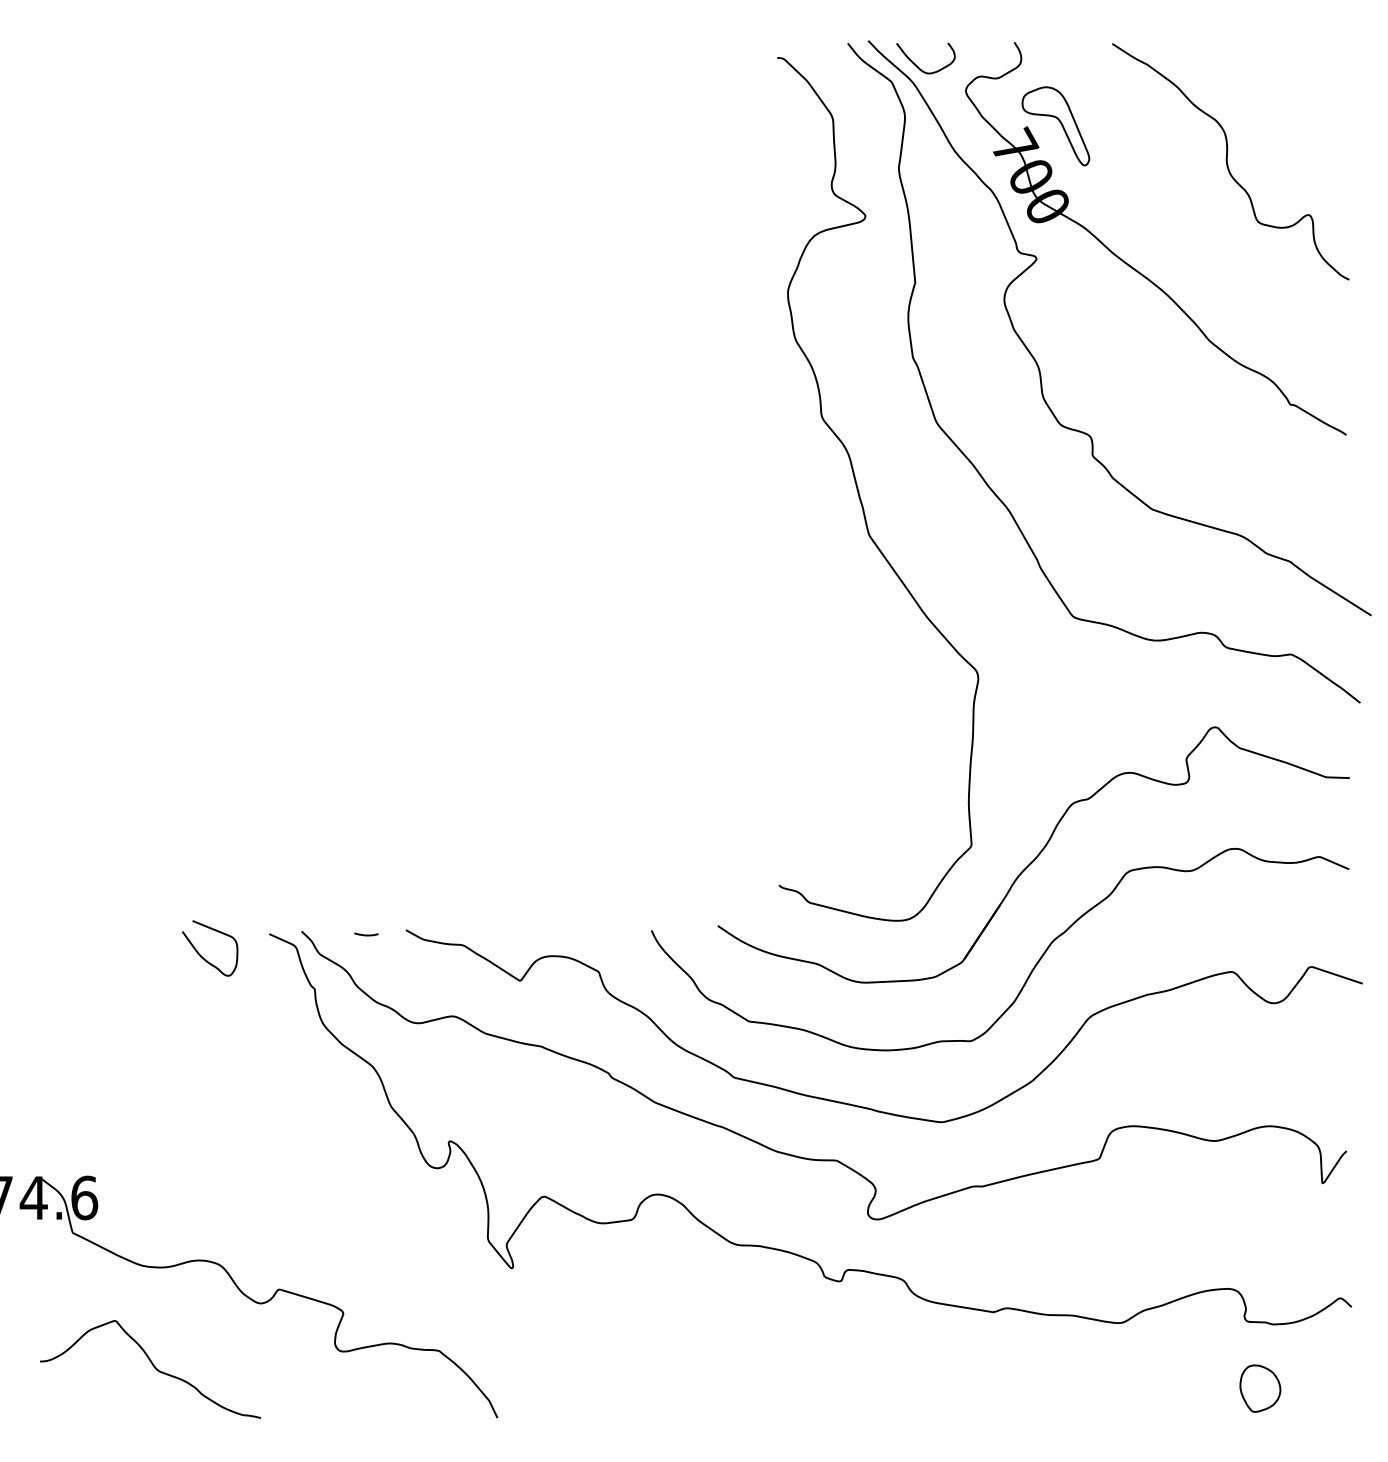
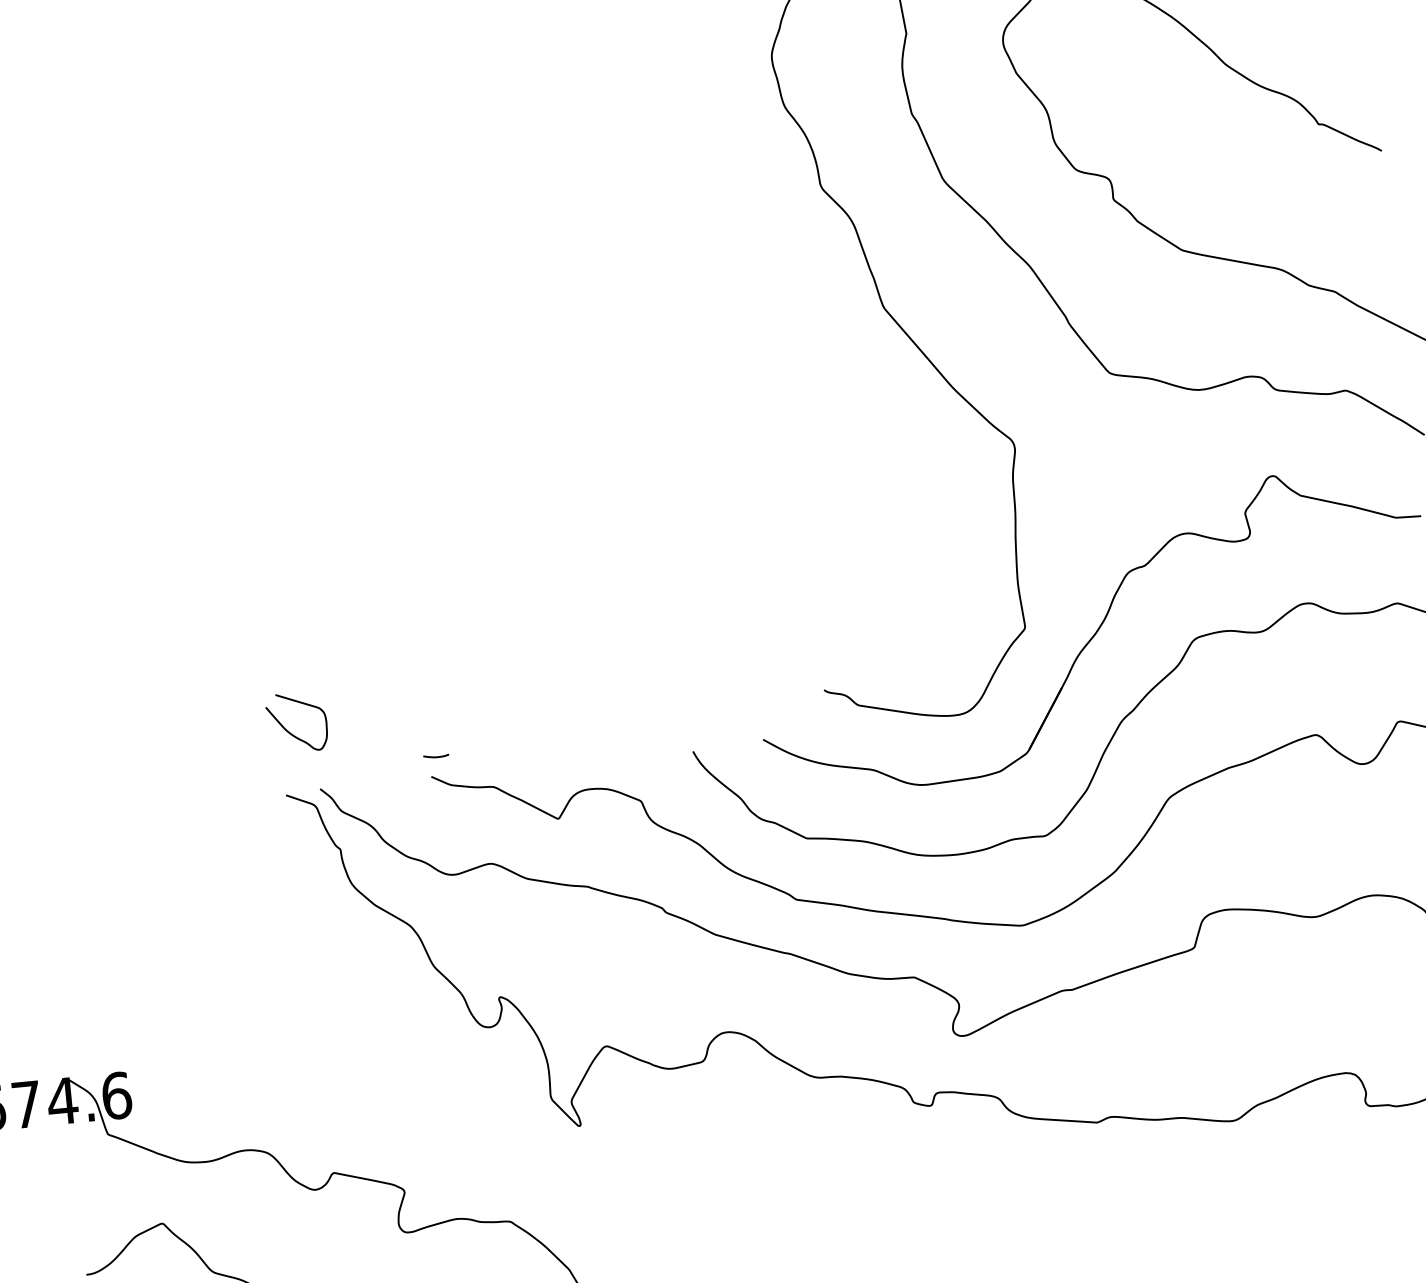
curve: (366, 934) -> (436, 756), moved
curve: (202, 956) -> (289, 731), moved
part: (1260, 1388) -> (1389, 1175), removed

